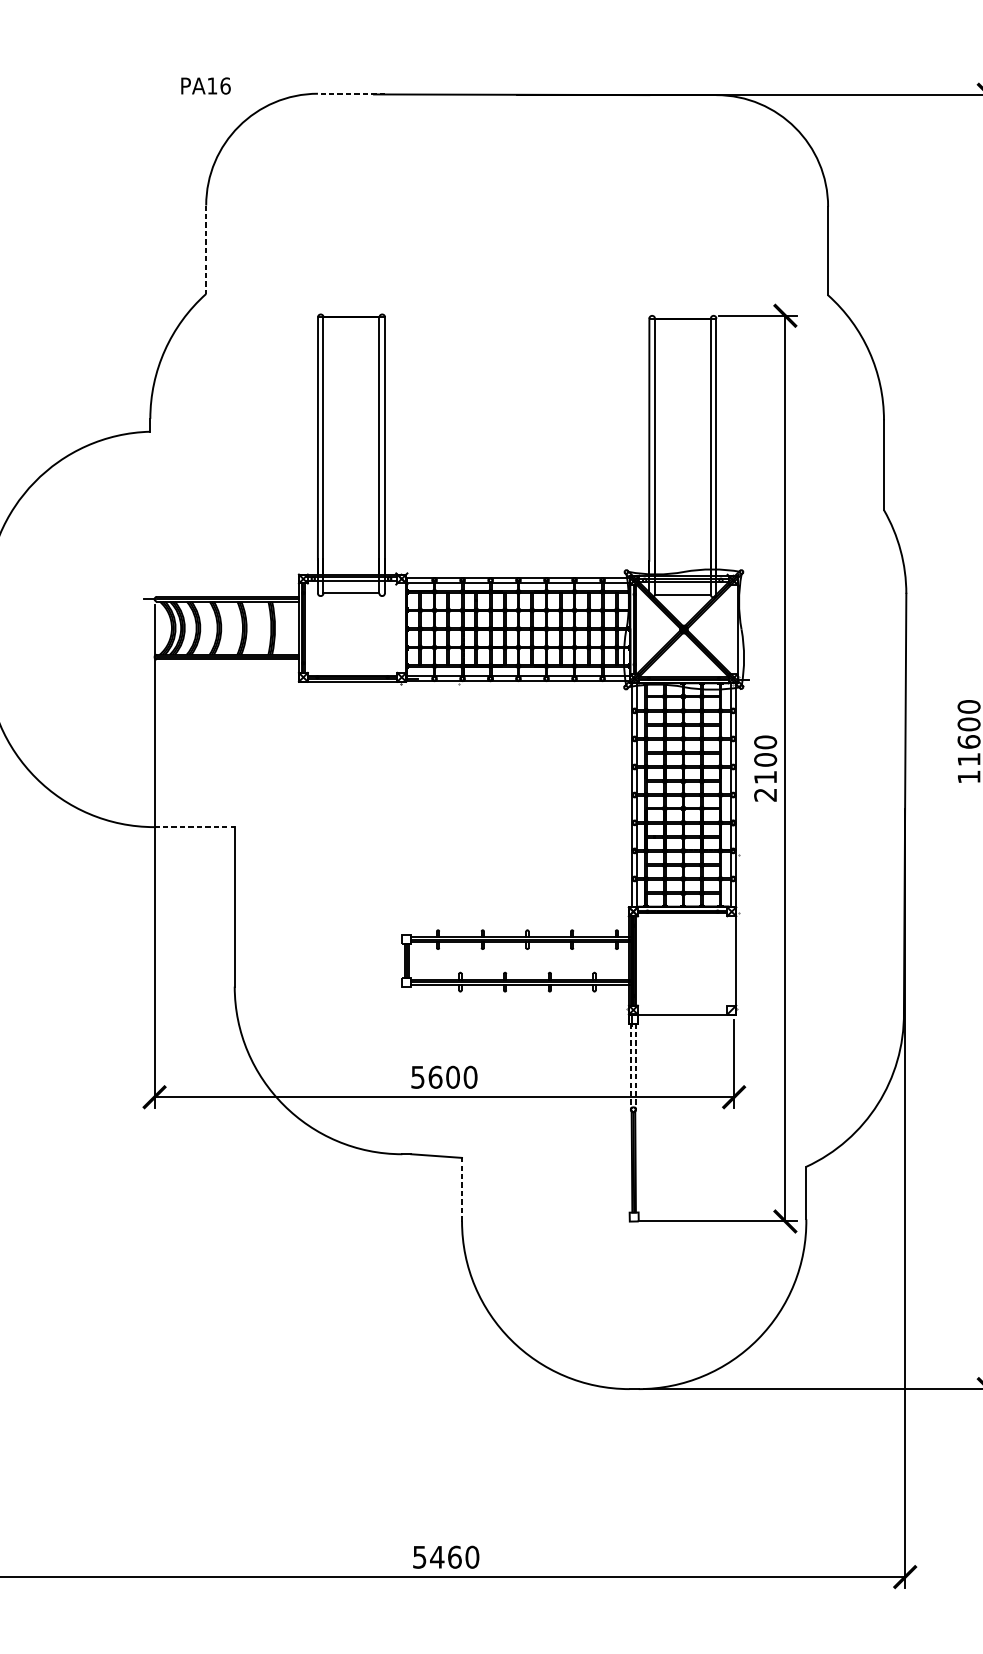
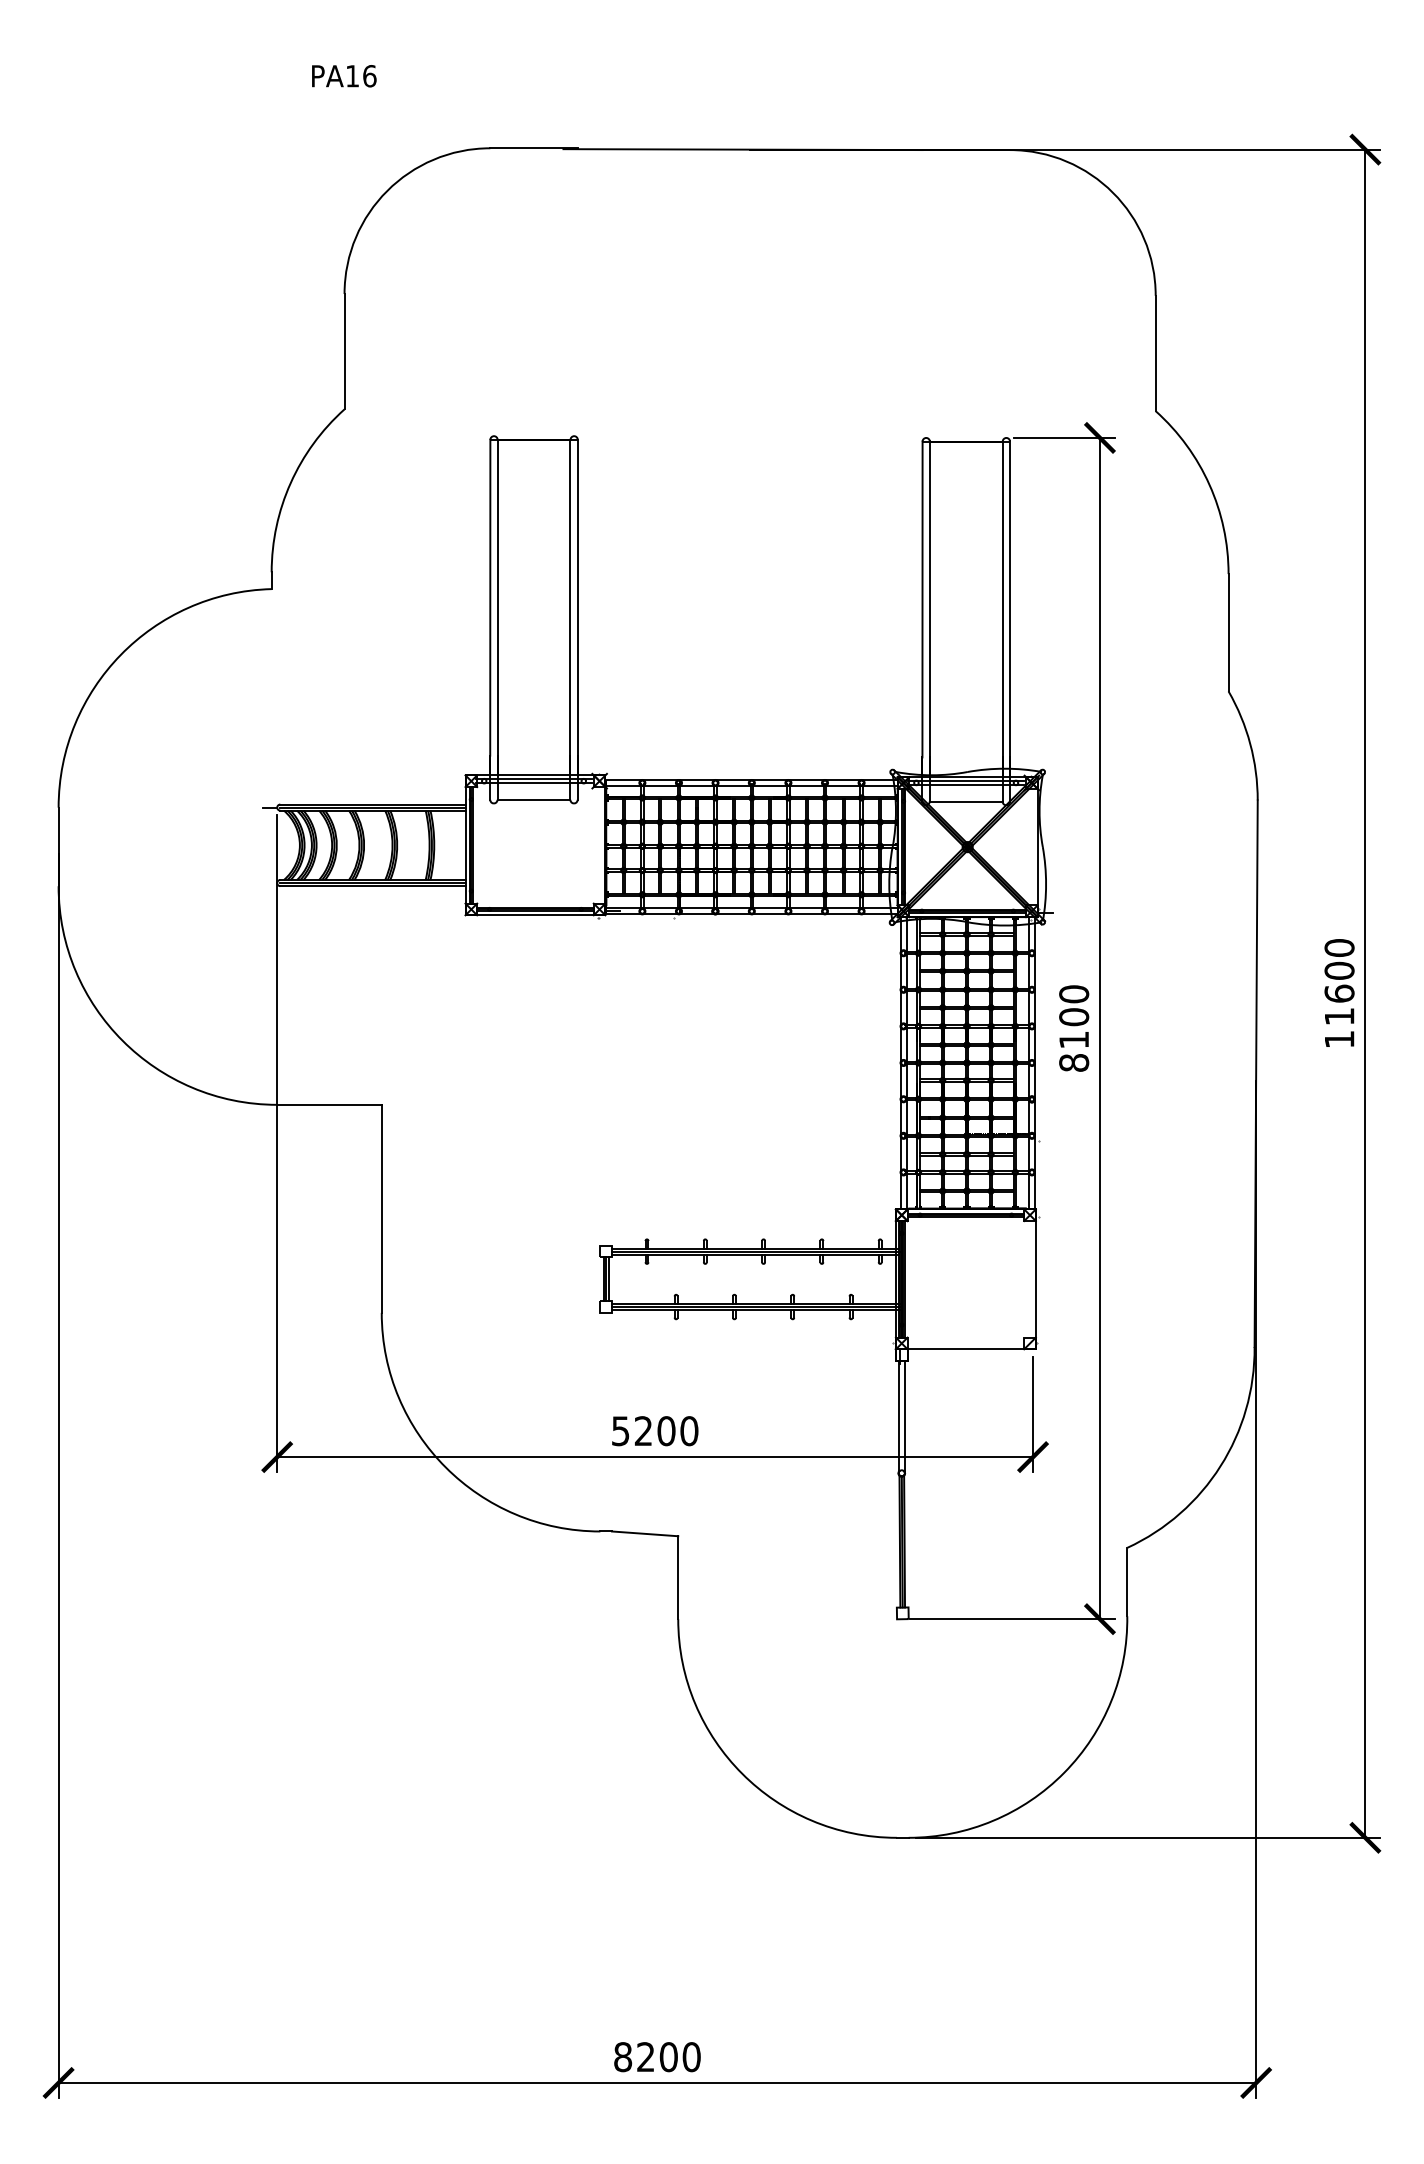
text: (206, 86) -> (344, 76), moved
line: (351, 93) -> (534, 148), dashed -> solid
line: (206, 249) -> (344, 351), dashed -> solid
text: (765, 794) -> (1074, 1062), 2100 -> 8100
line: (194, 826) -> (329, 1104), dashed -> solid
line: (630, 1066) -> (898, 1417), dashed -> solid
line: (635, 1066) -> (904, 1417), dashed -> solid
text: (435, 1077) -> (643, 1431), 5600 -> 5200
line: (462, 1189) -> (678, 1577), dashed -> solid
text: (436, 1557) -> (645, 2057), 5460 -> 8200

